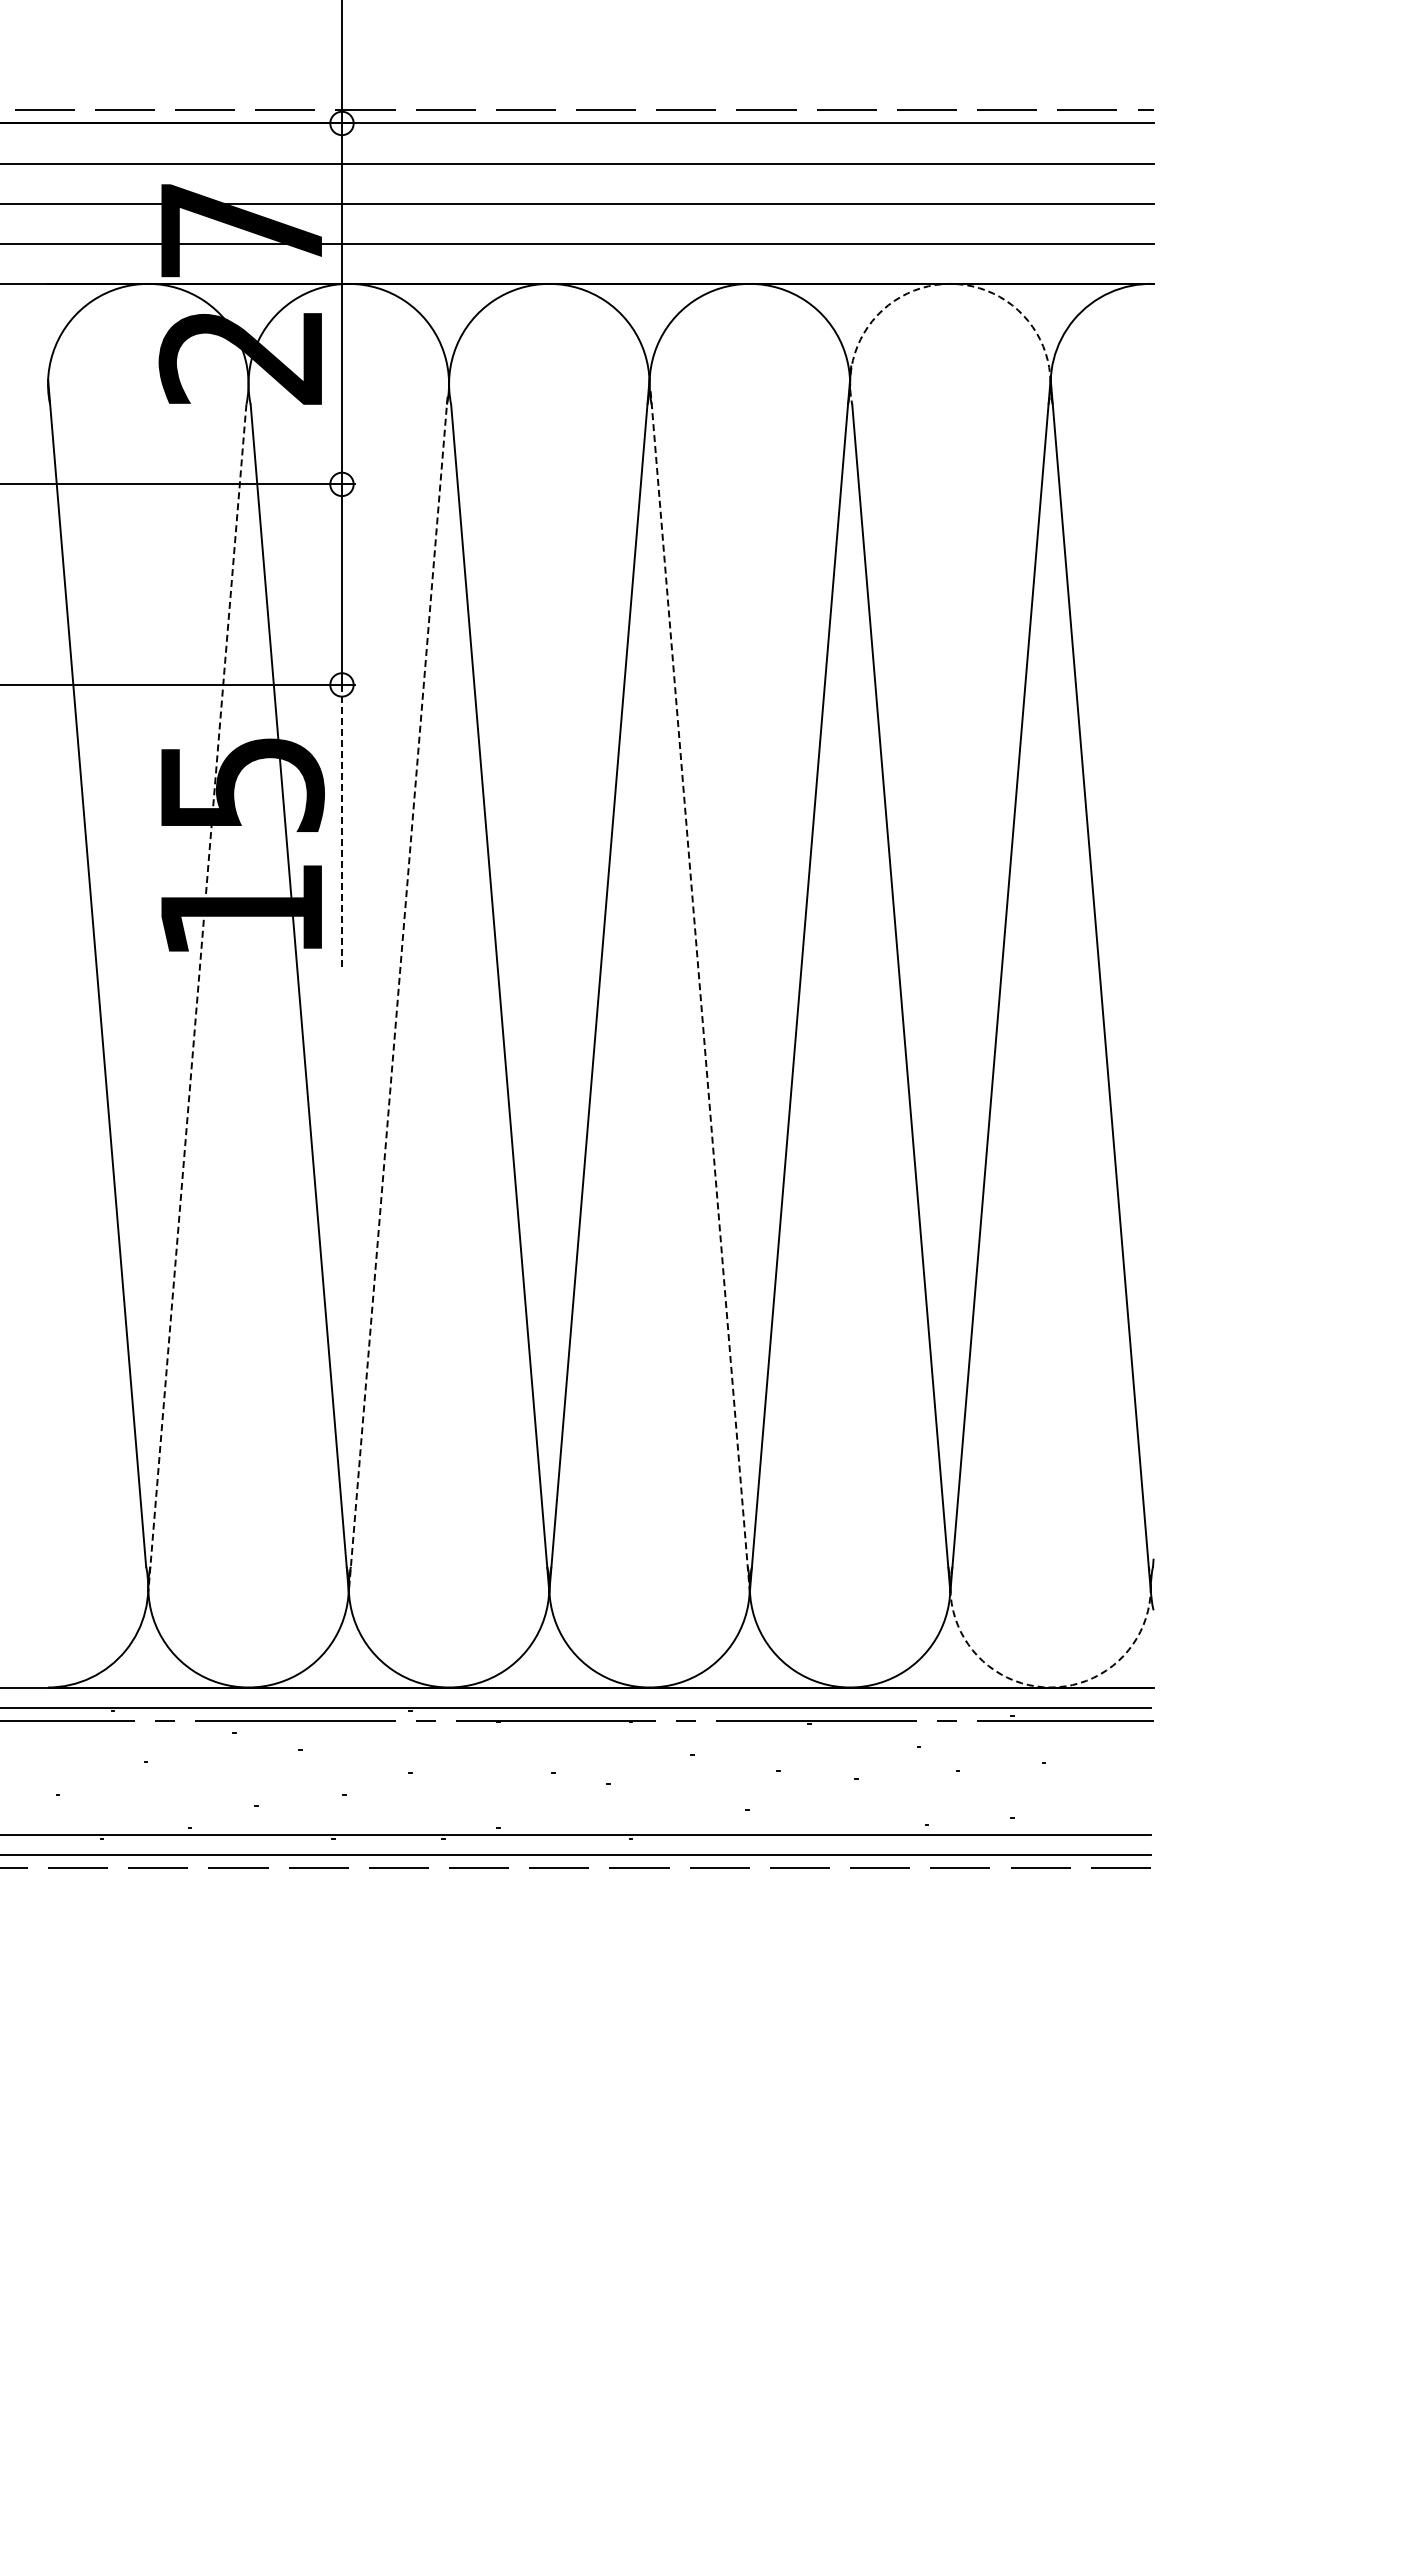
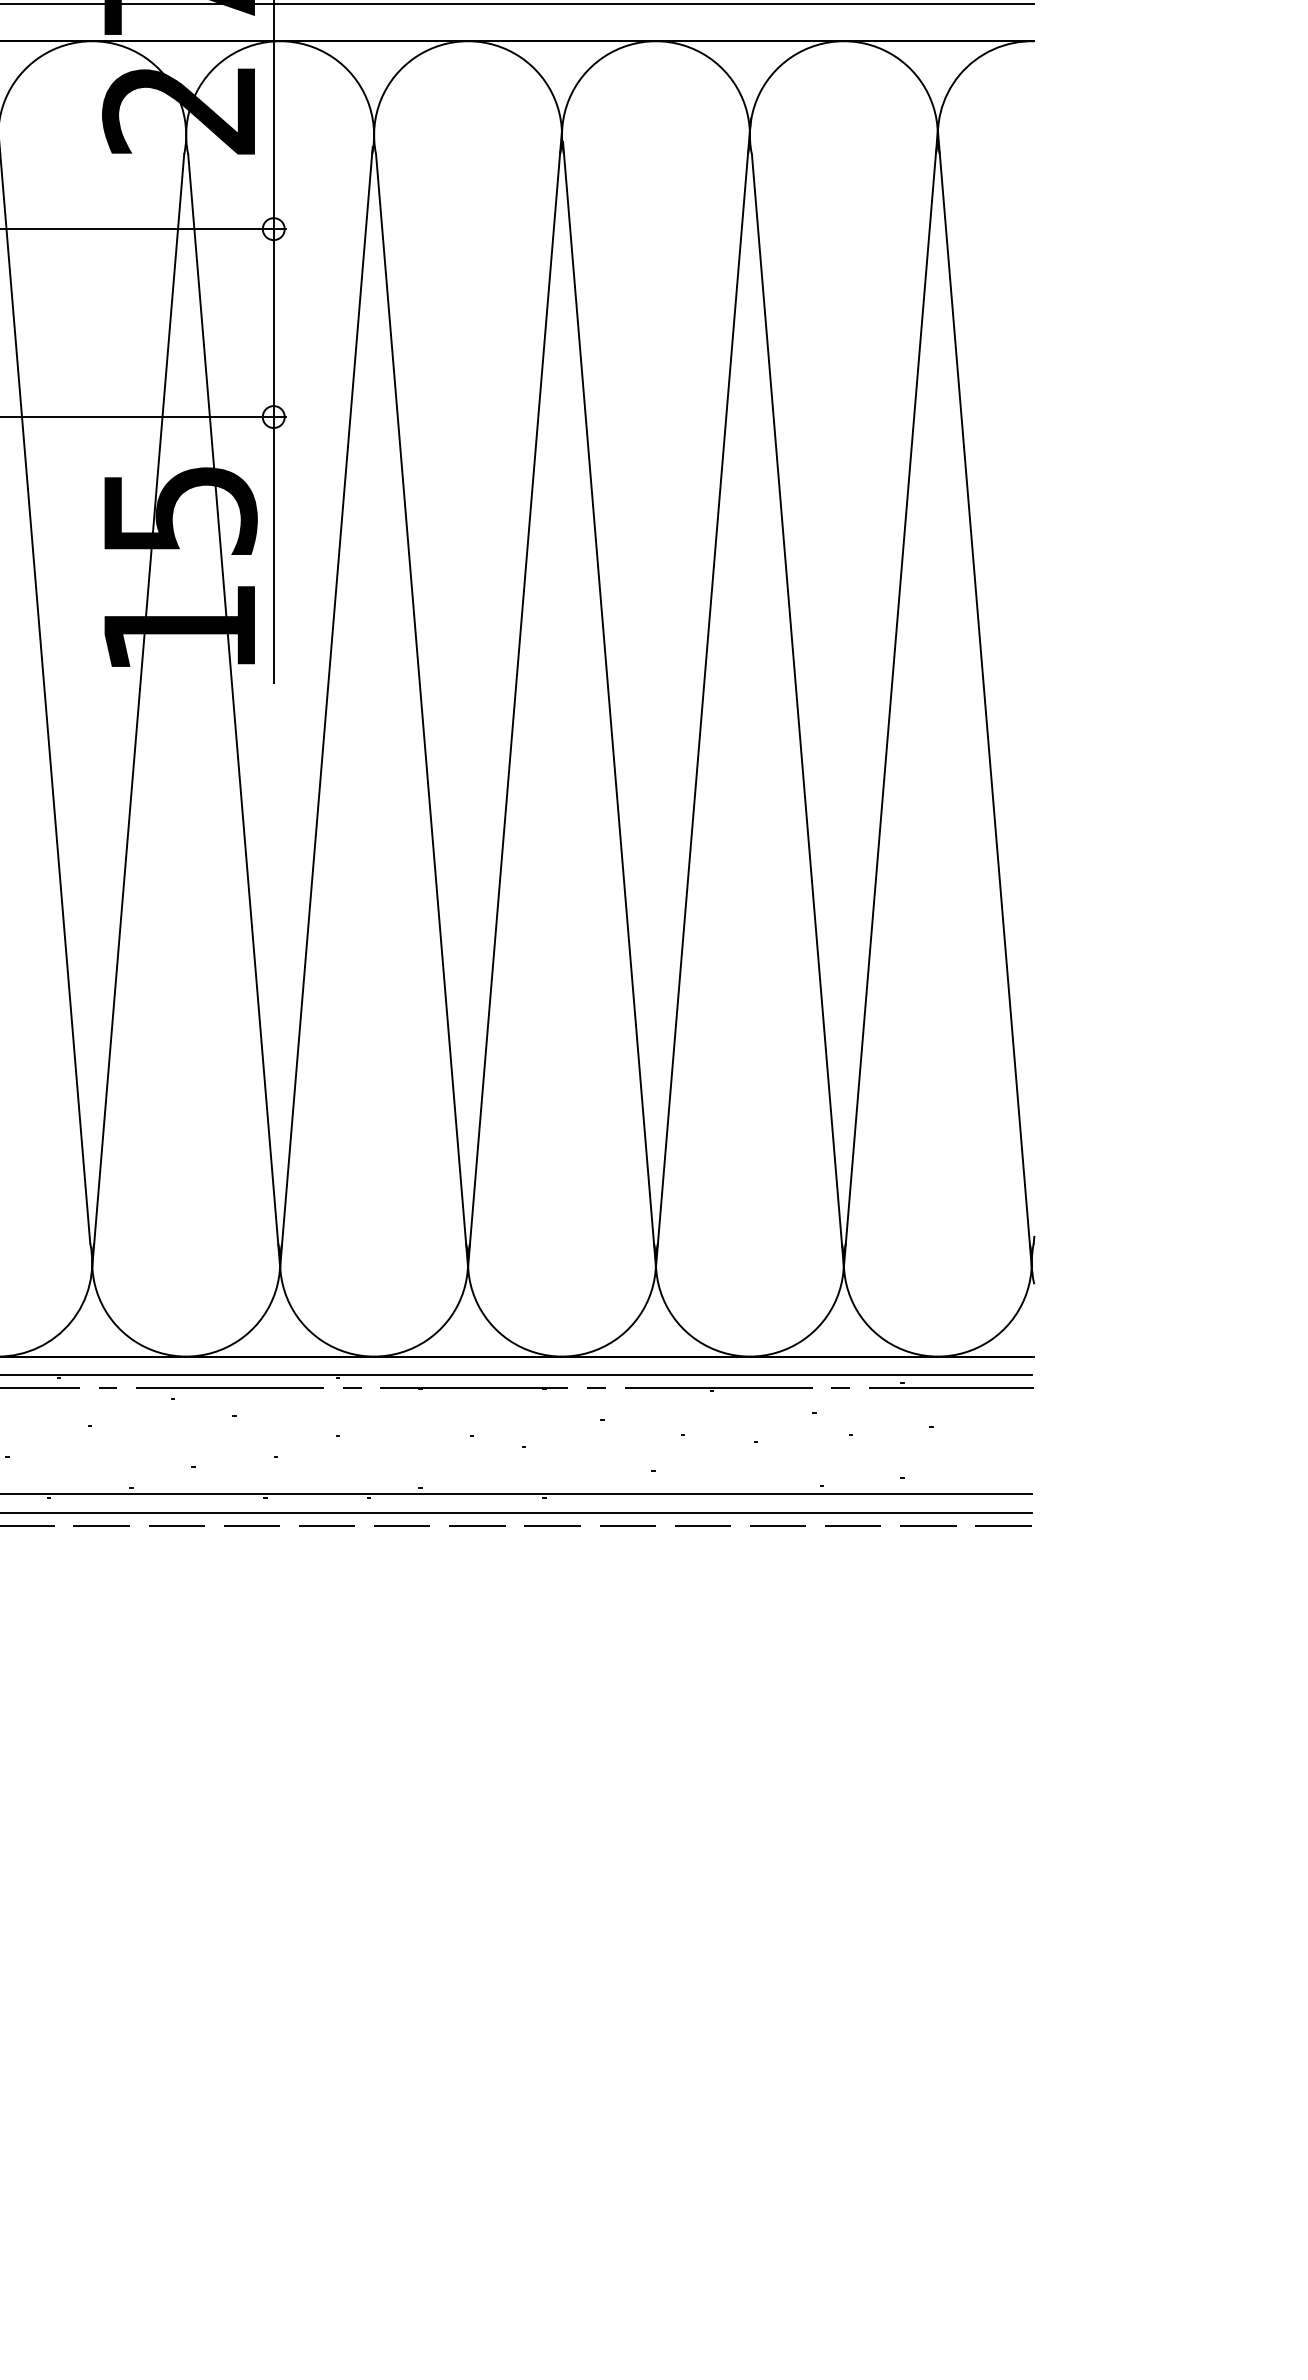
arc: (950, 283) -> (844, 40), dashed -> solid
line: (341, 826) -> (273, 549), dashed -> solid
line: (700, 991) -> (609, 704), dashed -> solid
line: (398, 994) -> (326, 707), dashed -> solid
line: (197, 998) -> (138, 710), dashed -> solid
arc: (1050, 1687) -> (937, 1356), dashed -> solid

